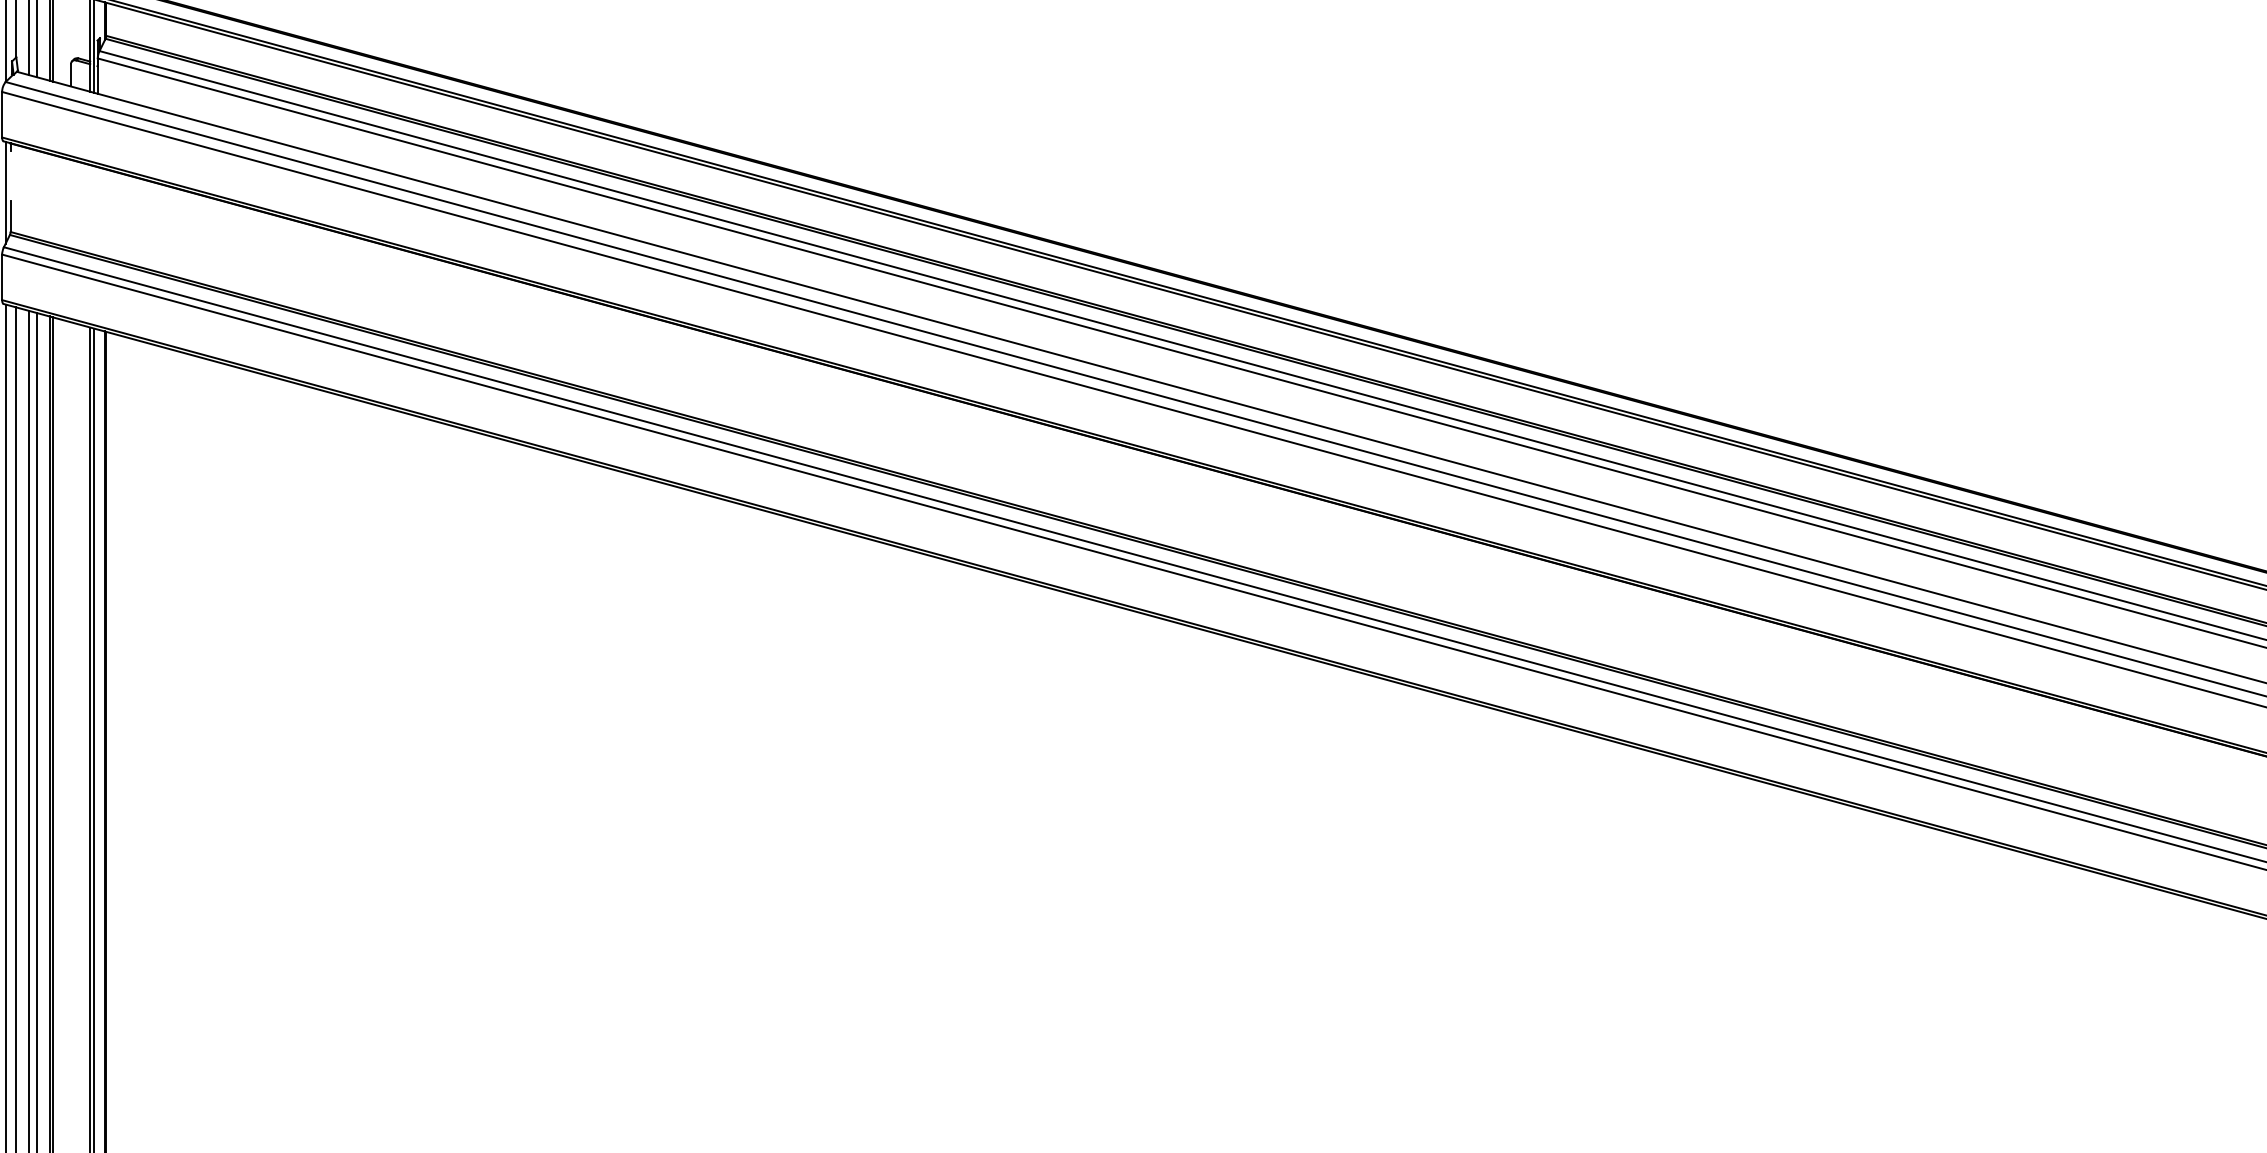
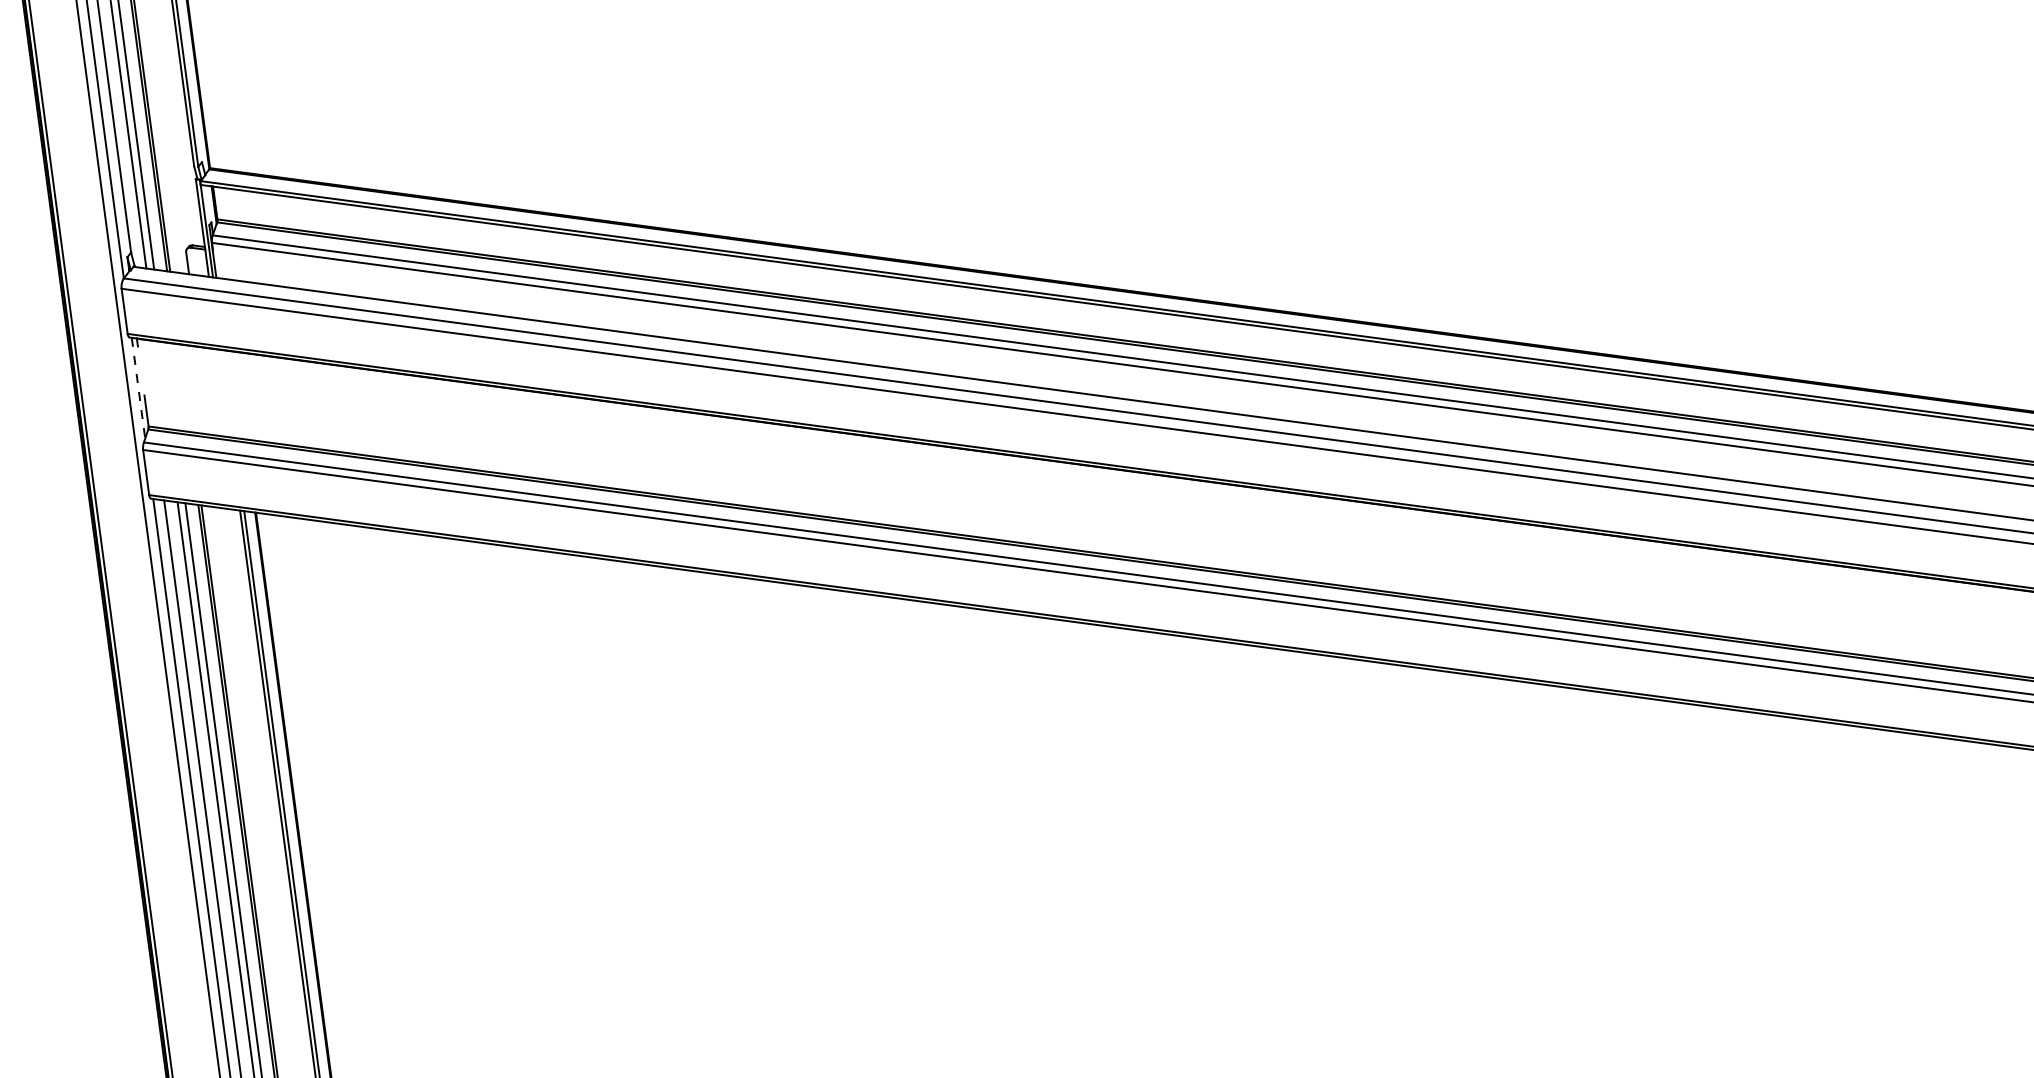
line: (5, 192) -> (138, 387), solid -> dashed

